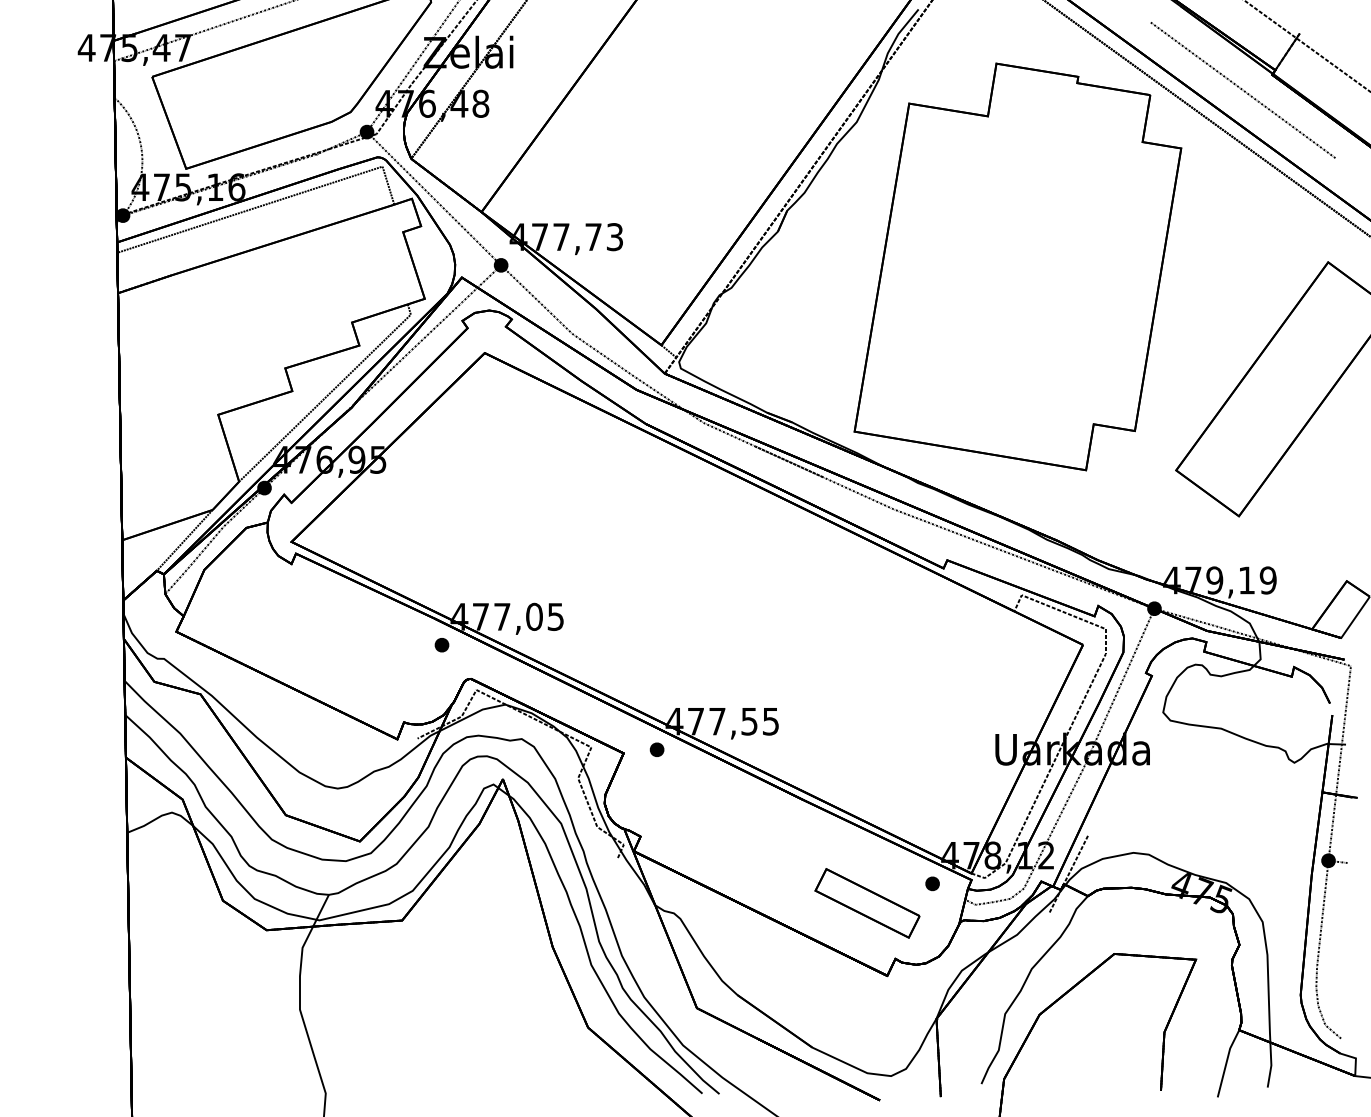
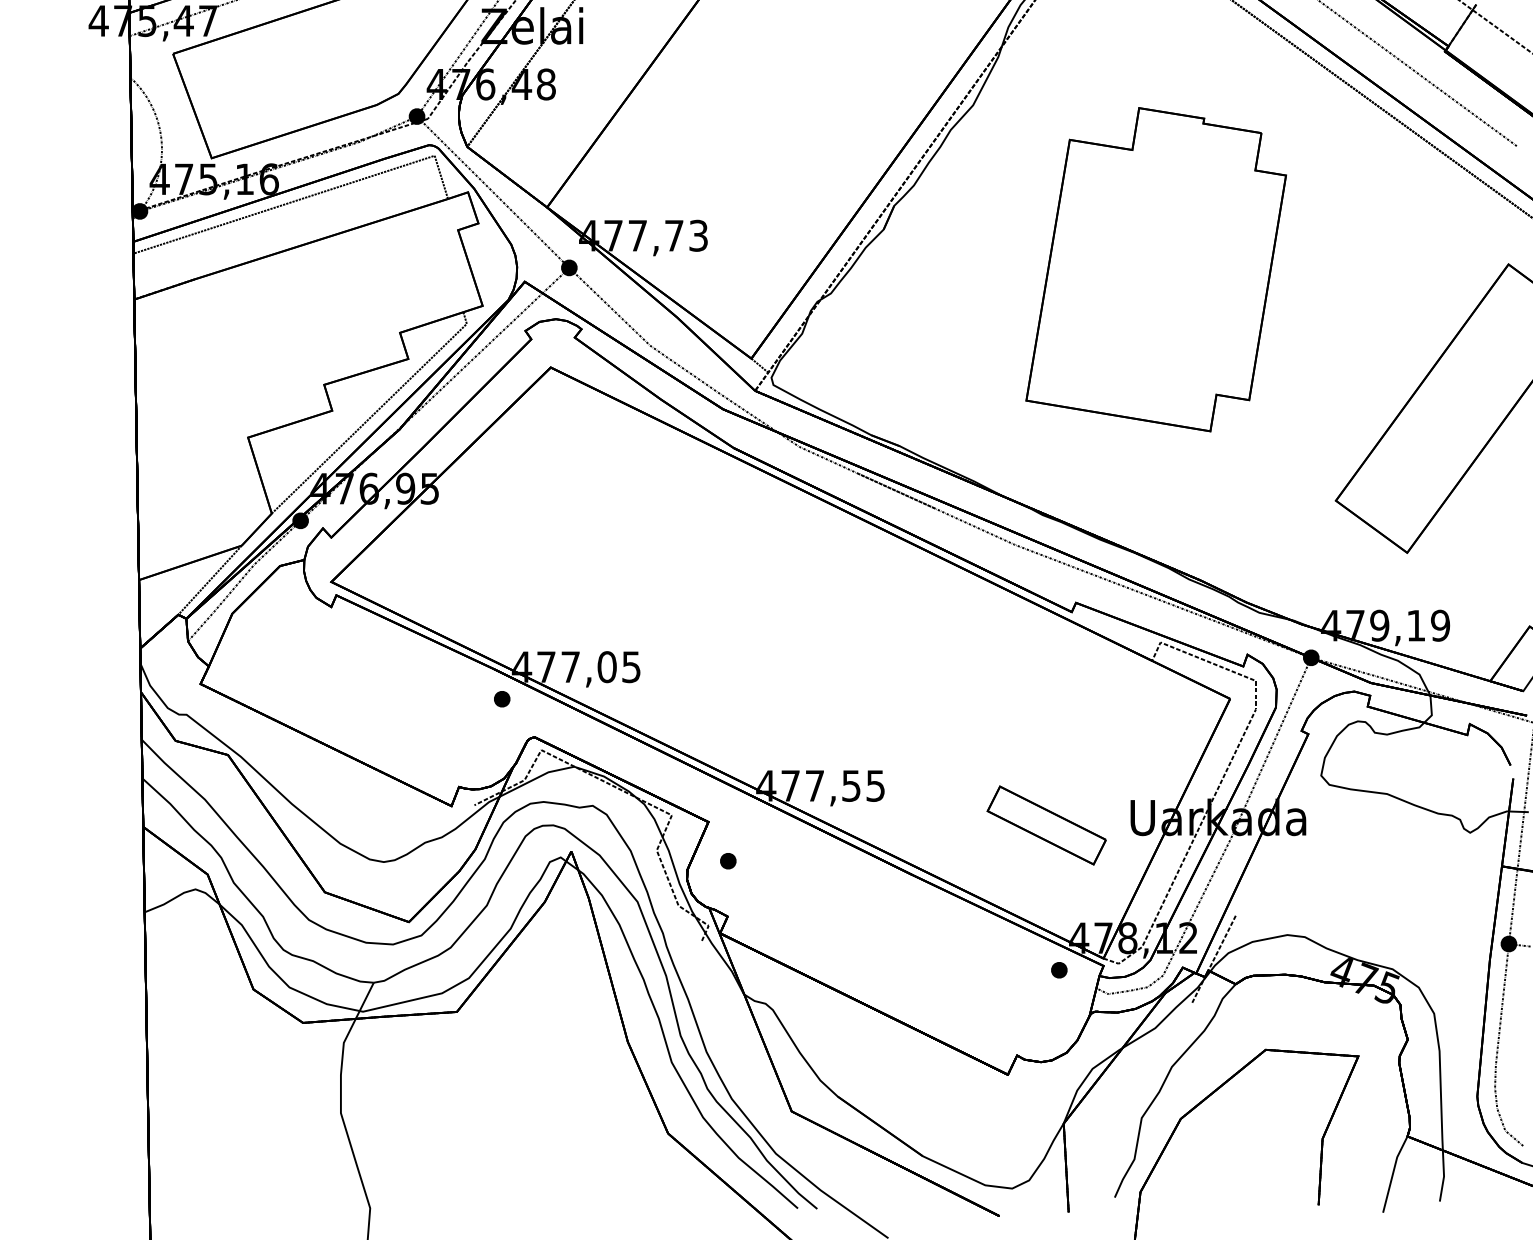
part: (1017, 266) -> (1155, 269), size x0.7
part: (656, 749) -> (727, 860), moved
part: (867, 903) -> (1046, 825), moved

